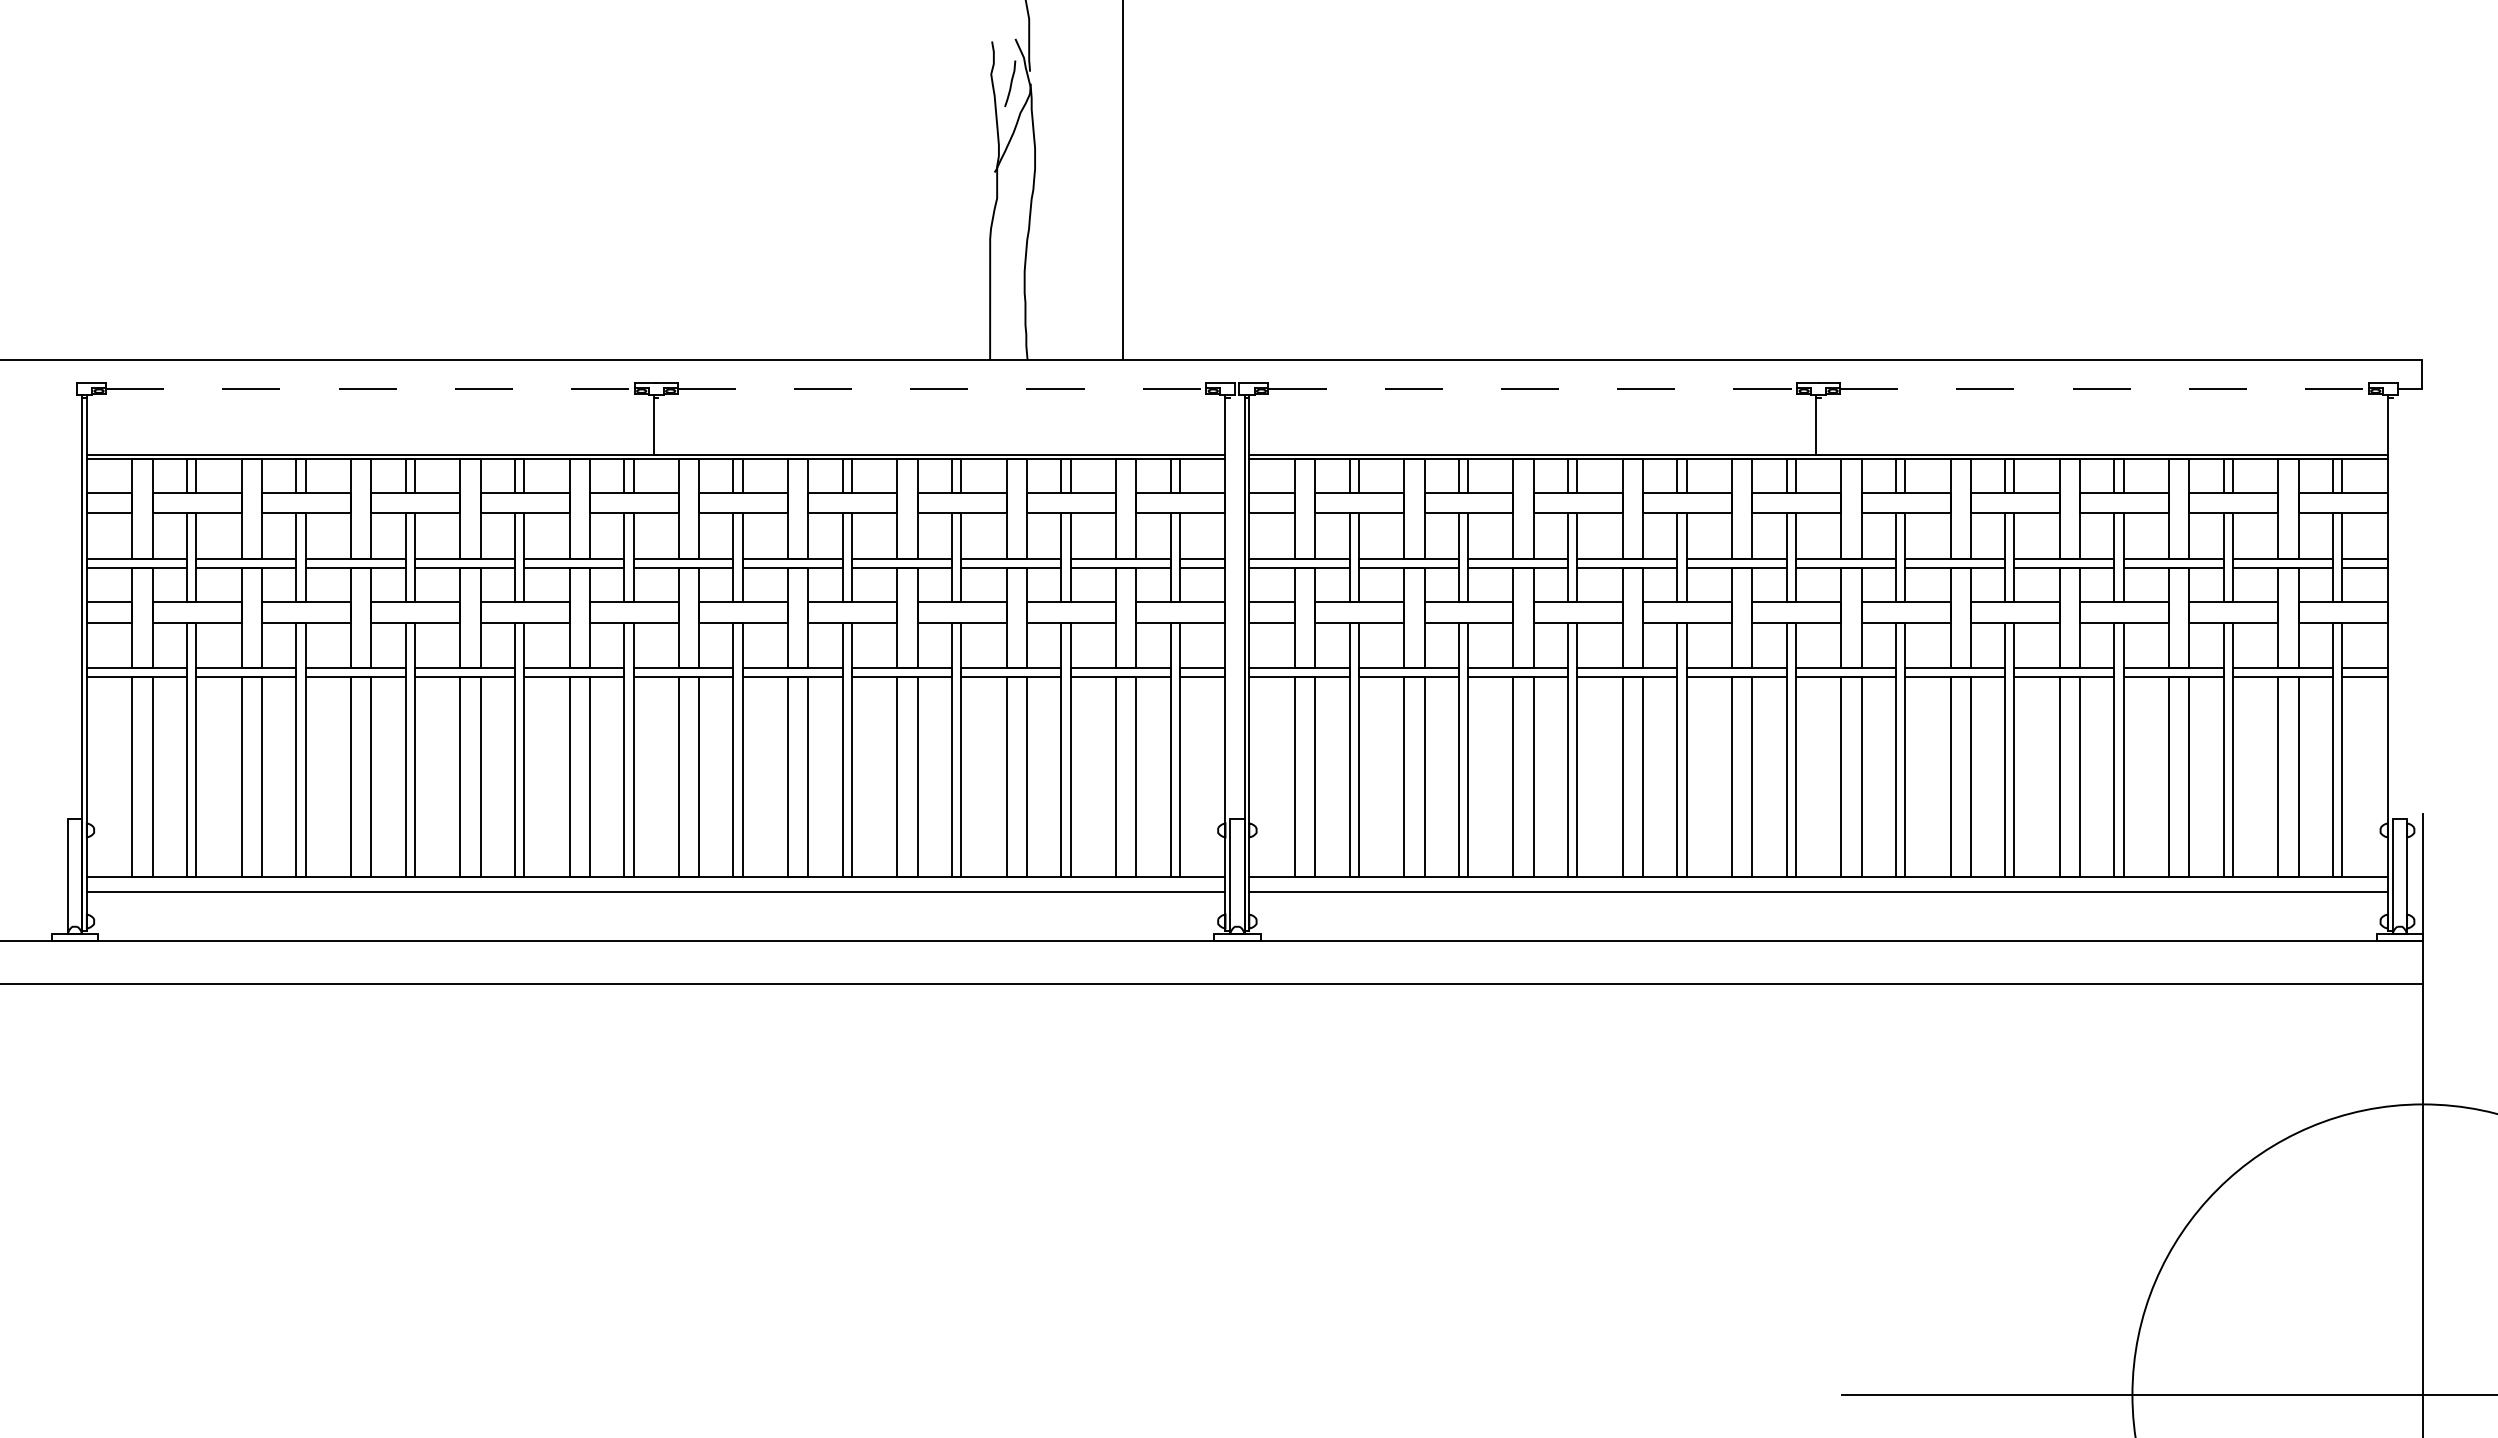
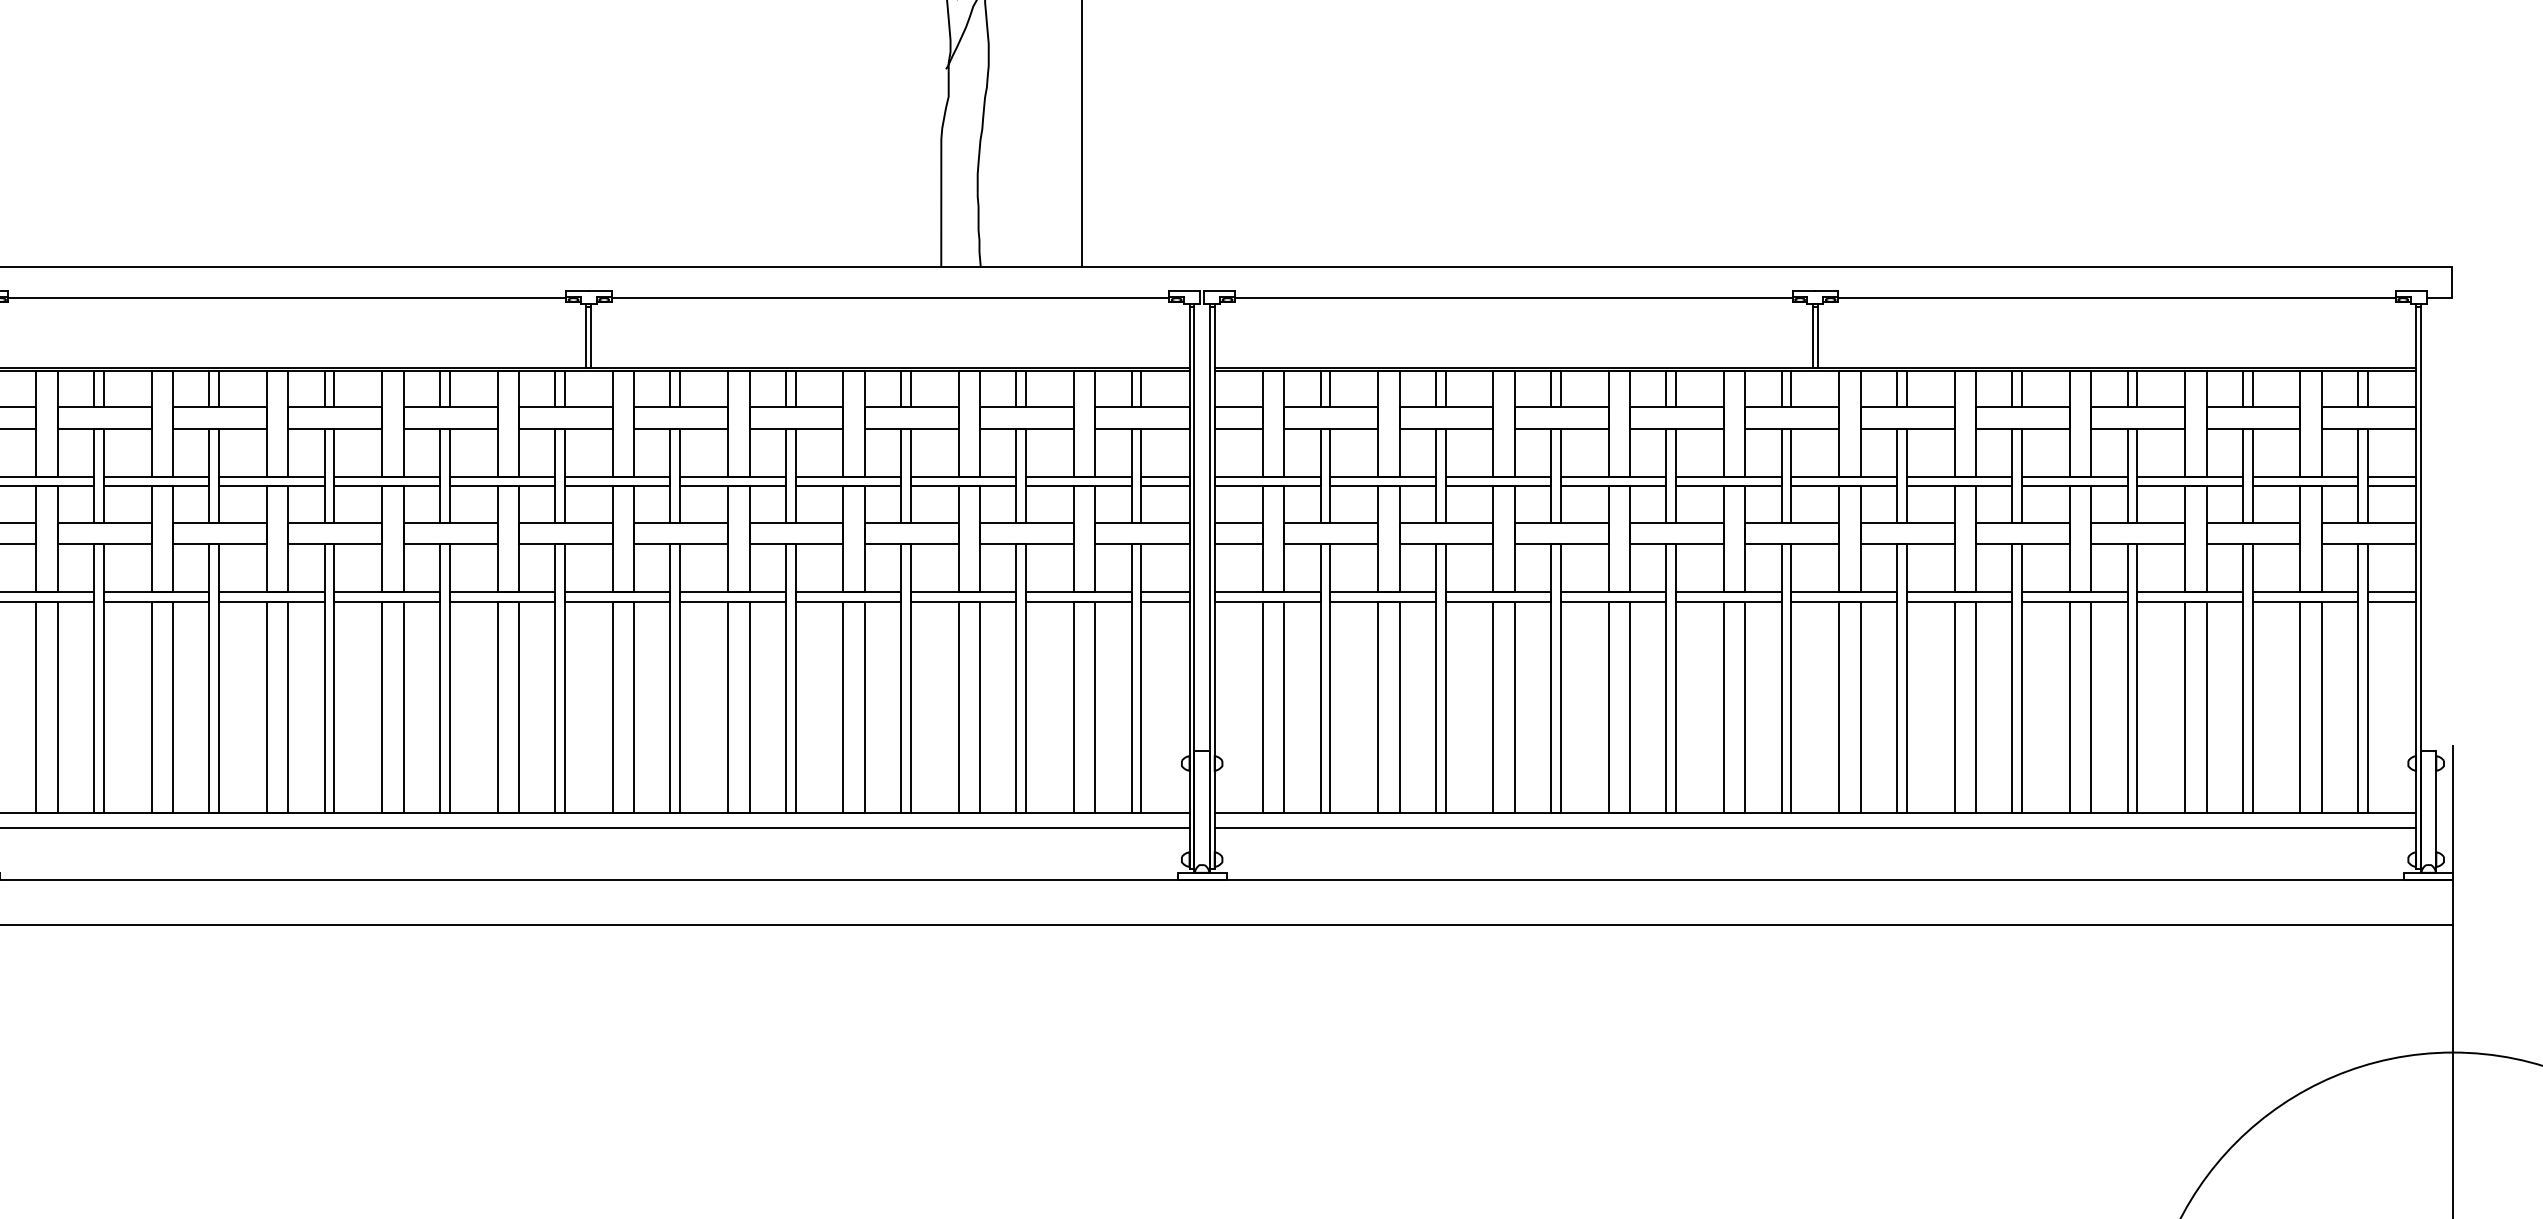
line: (370, 388) -> (287, 297), dashed -> solid
line: (942, 388) -> (891, 297), dashed -> solid
line: (1533, 388) -> (1514, 297), dashed -> solid
line: (2104, 388) -> (2117, 297), dashed -> solid
line: (658, 424) -> (591, 335), added
line: (1820, 424) -> (1817, 335), added
line: (1230, 662) -> (1194, 586), added
line: (2392, 662) -> (2420, 586), added

